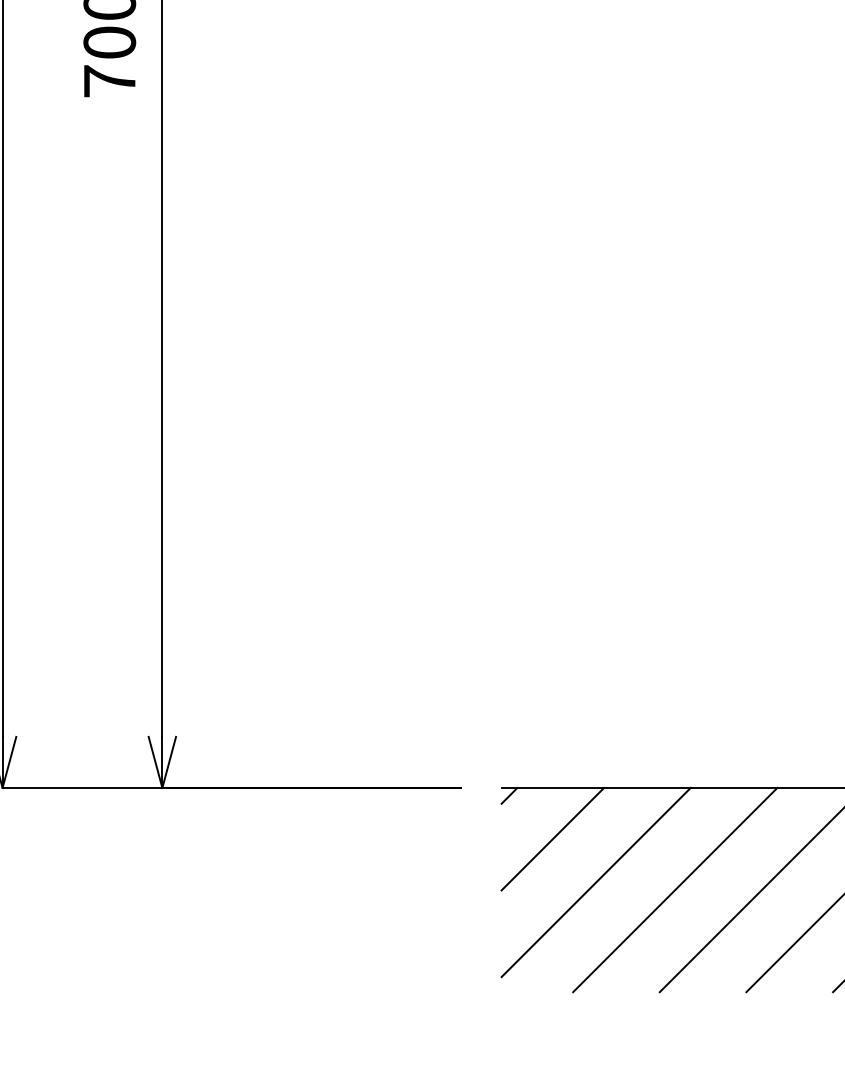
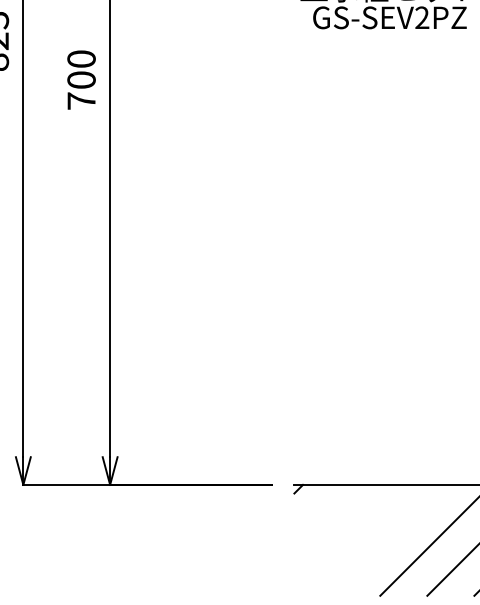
line: (553, 838) -> (322, 512), removed
line: (595, 881) -> (345, 535), removed
line: (674, 888) -> (388, 539), removed

